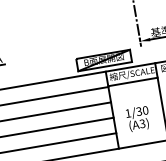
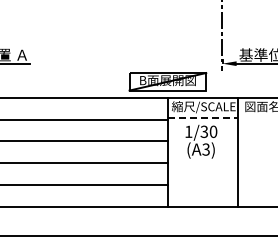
line: (133, 82) -> (203, 118), solid -> dashed
text: (138, 118) -> (201, 141), moved

